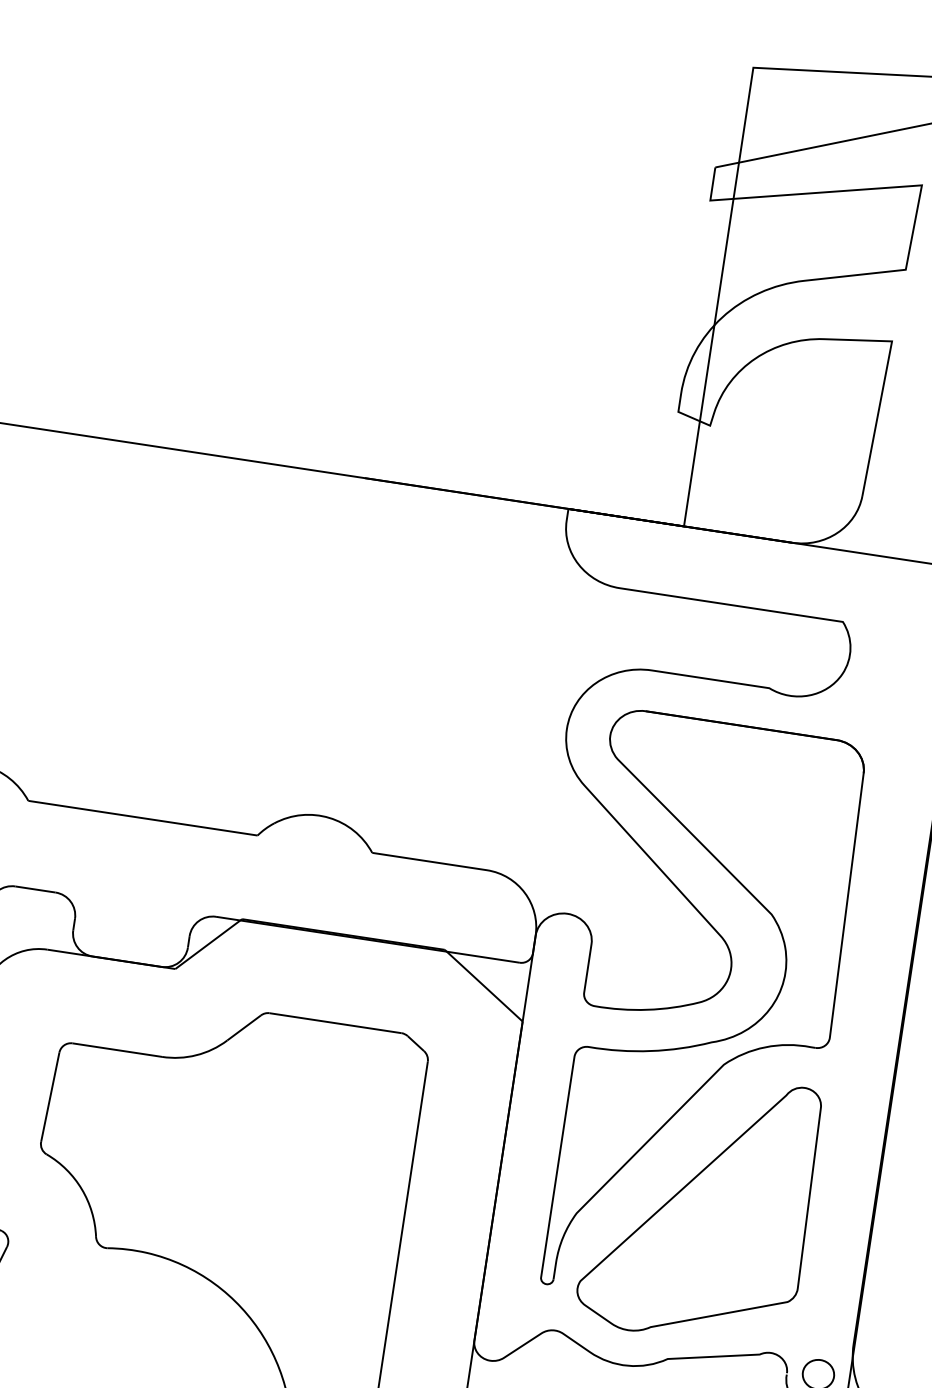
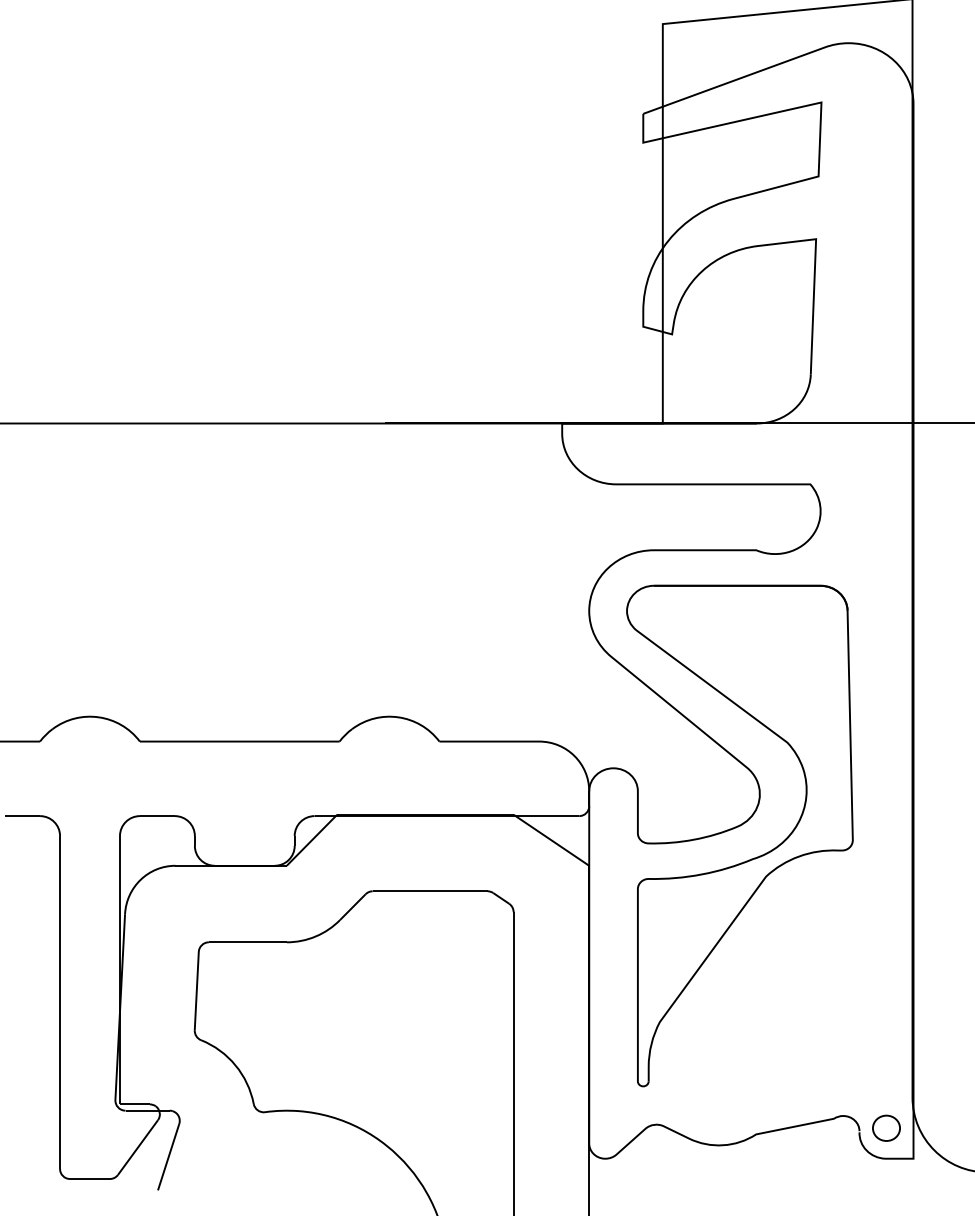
part: (699, 1206) -> (763, 1000), removed

